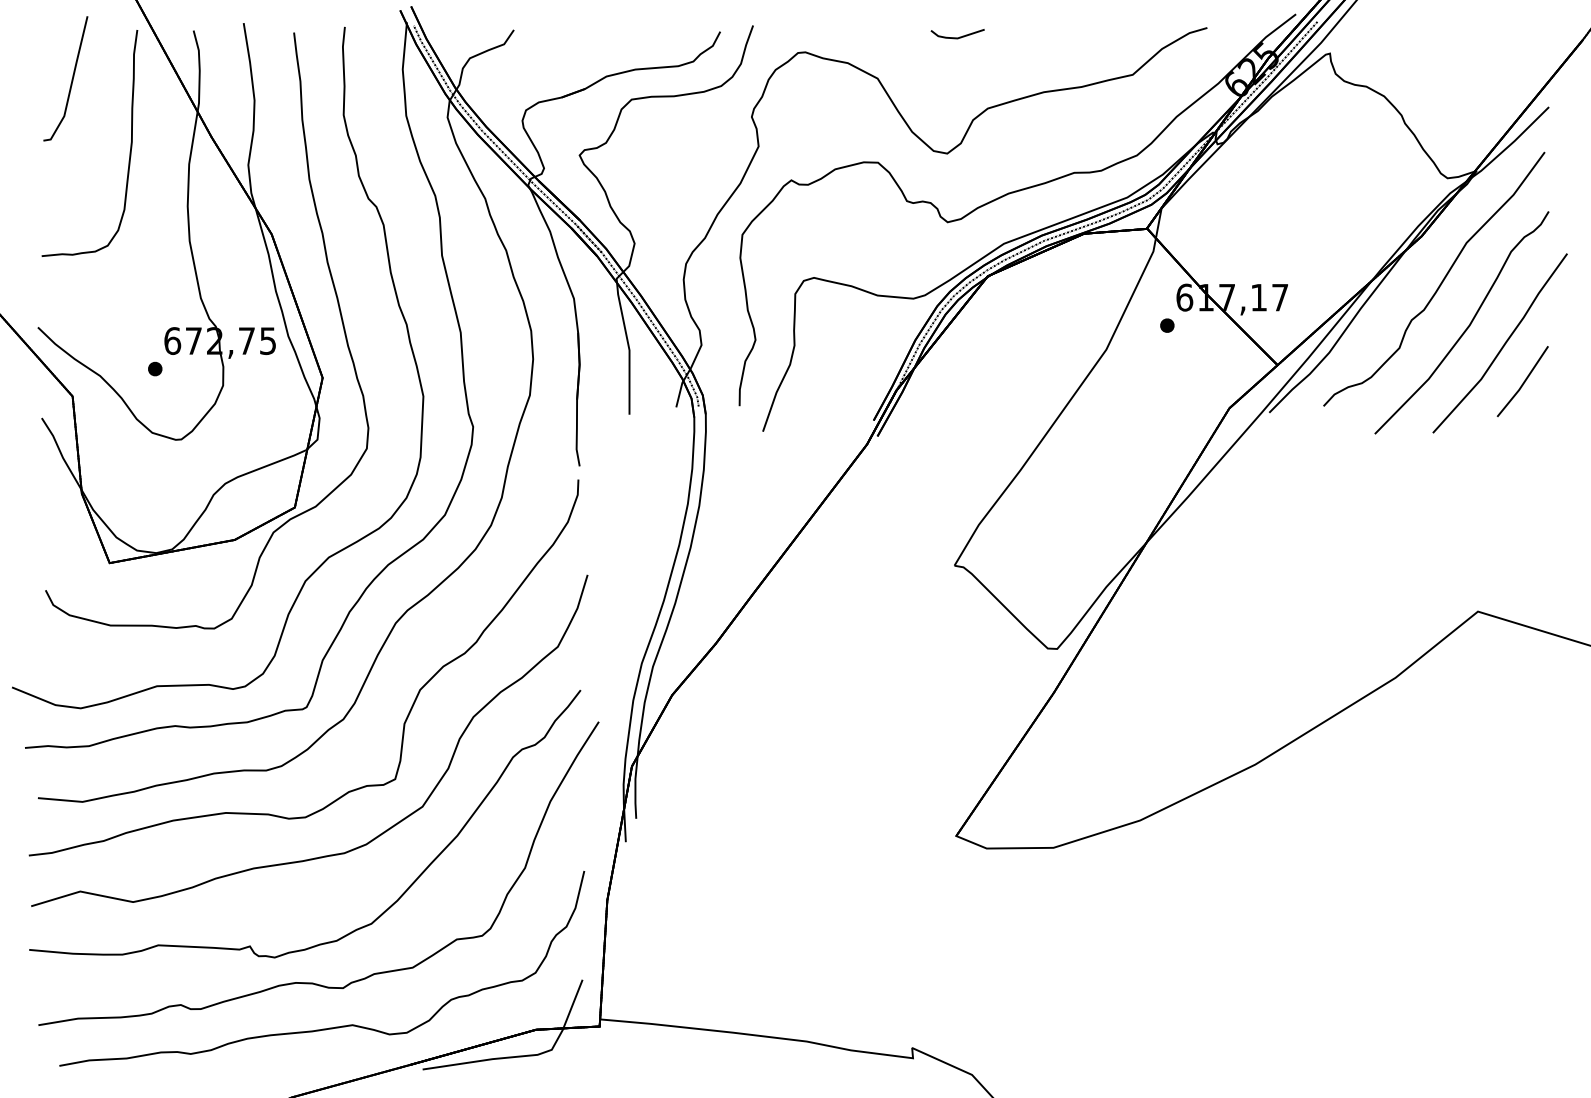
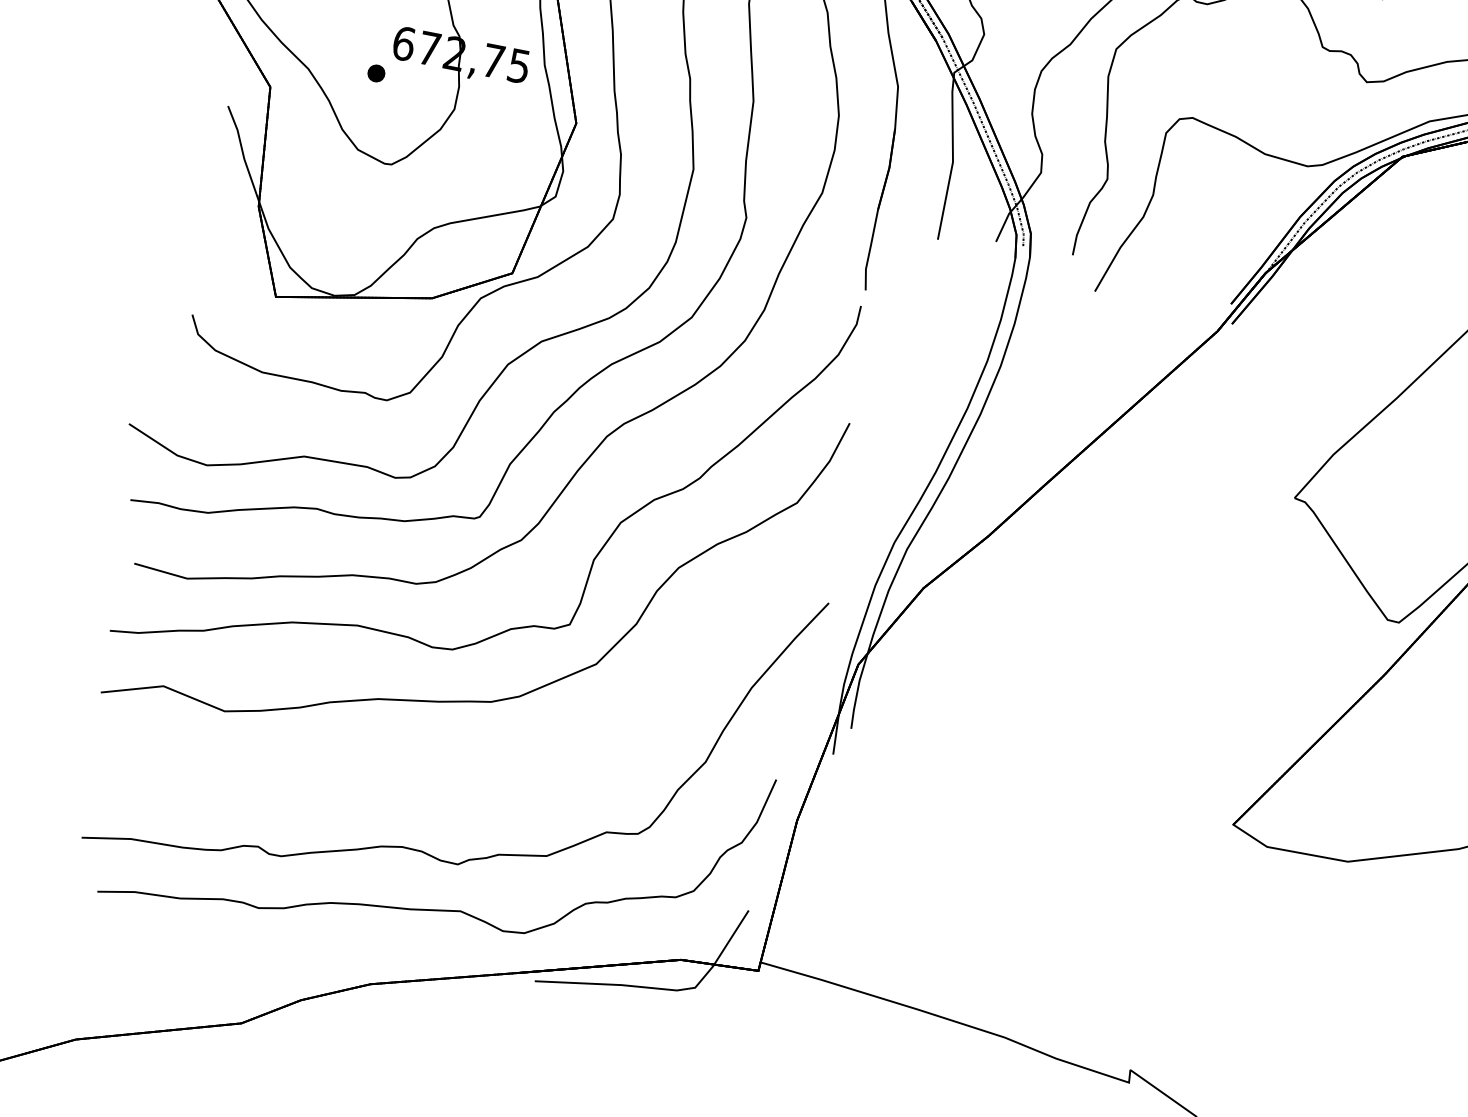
part: (356, 928) -> (488, 795), removed

